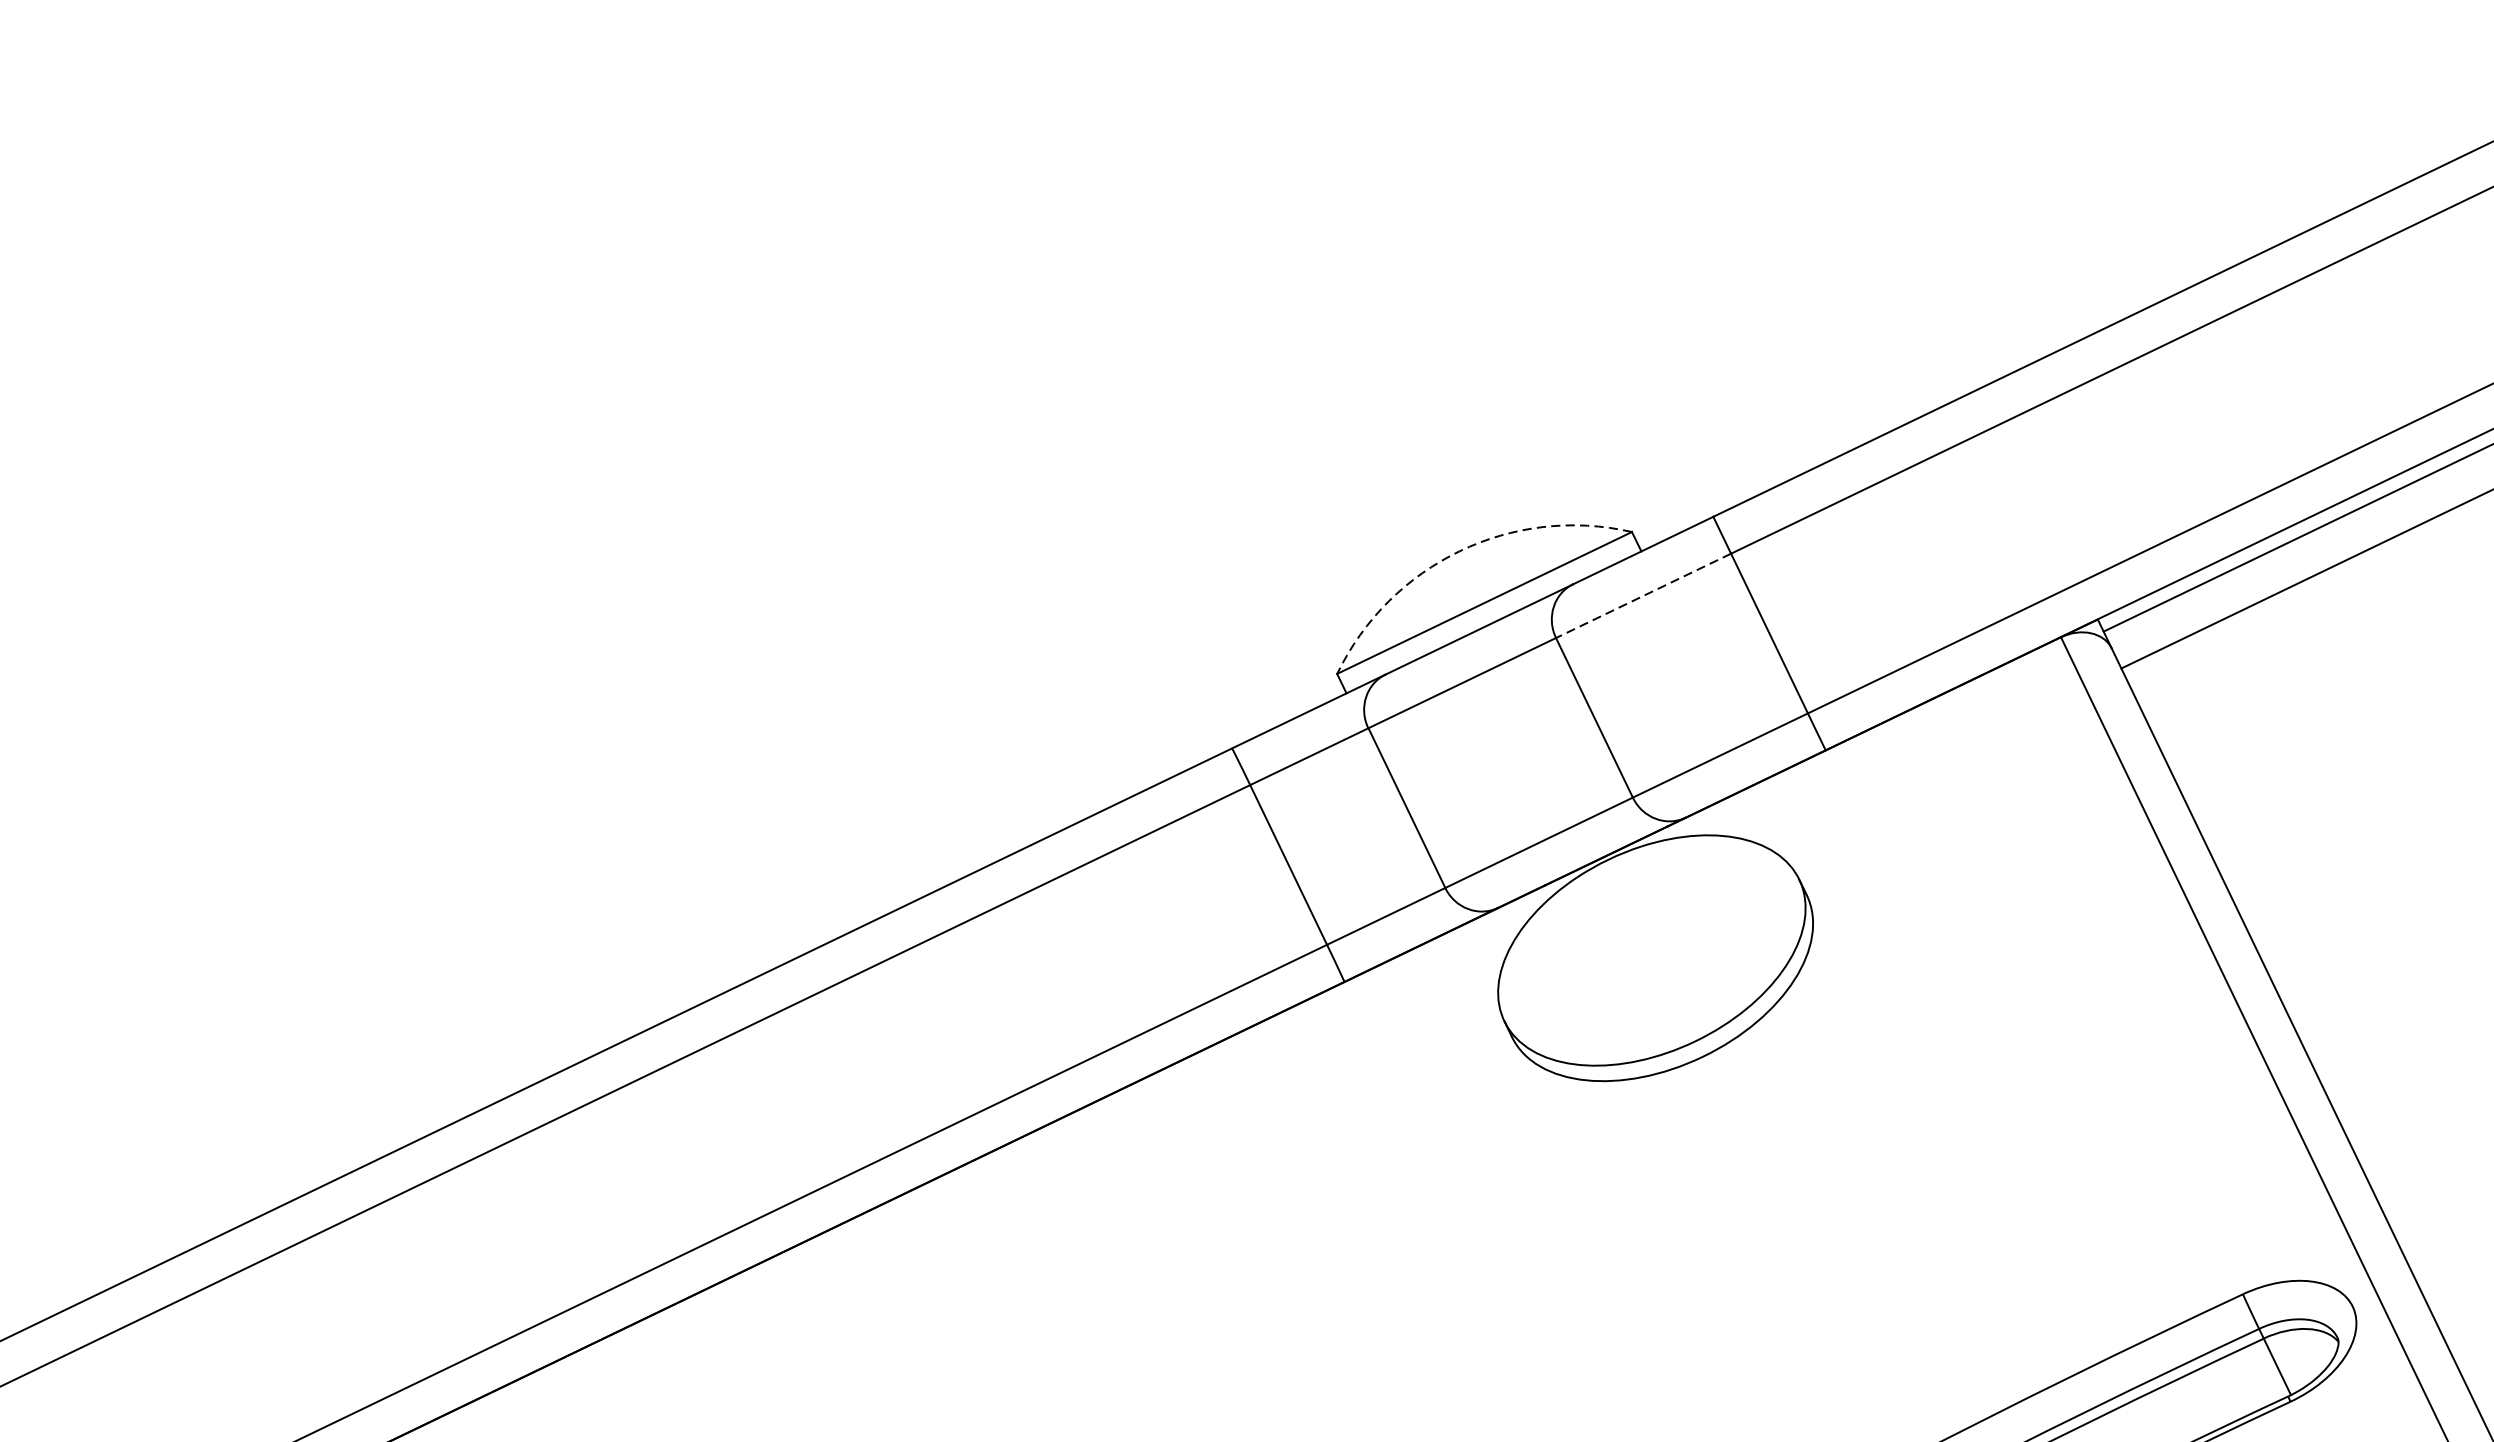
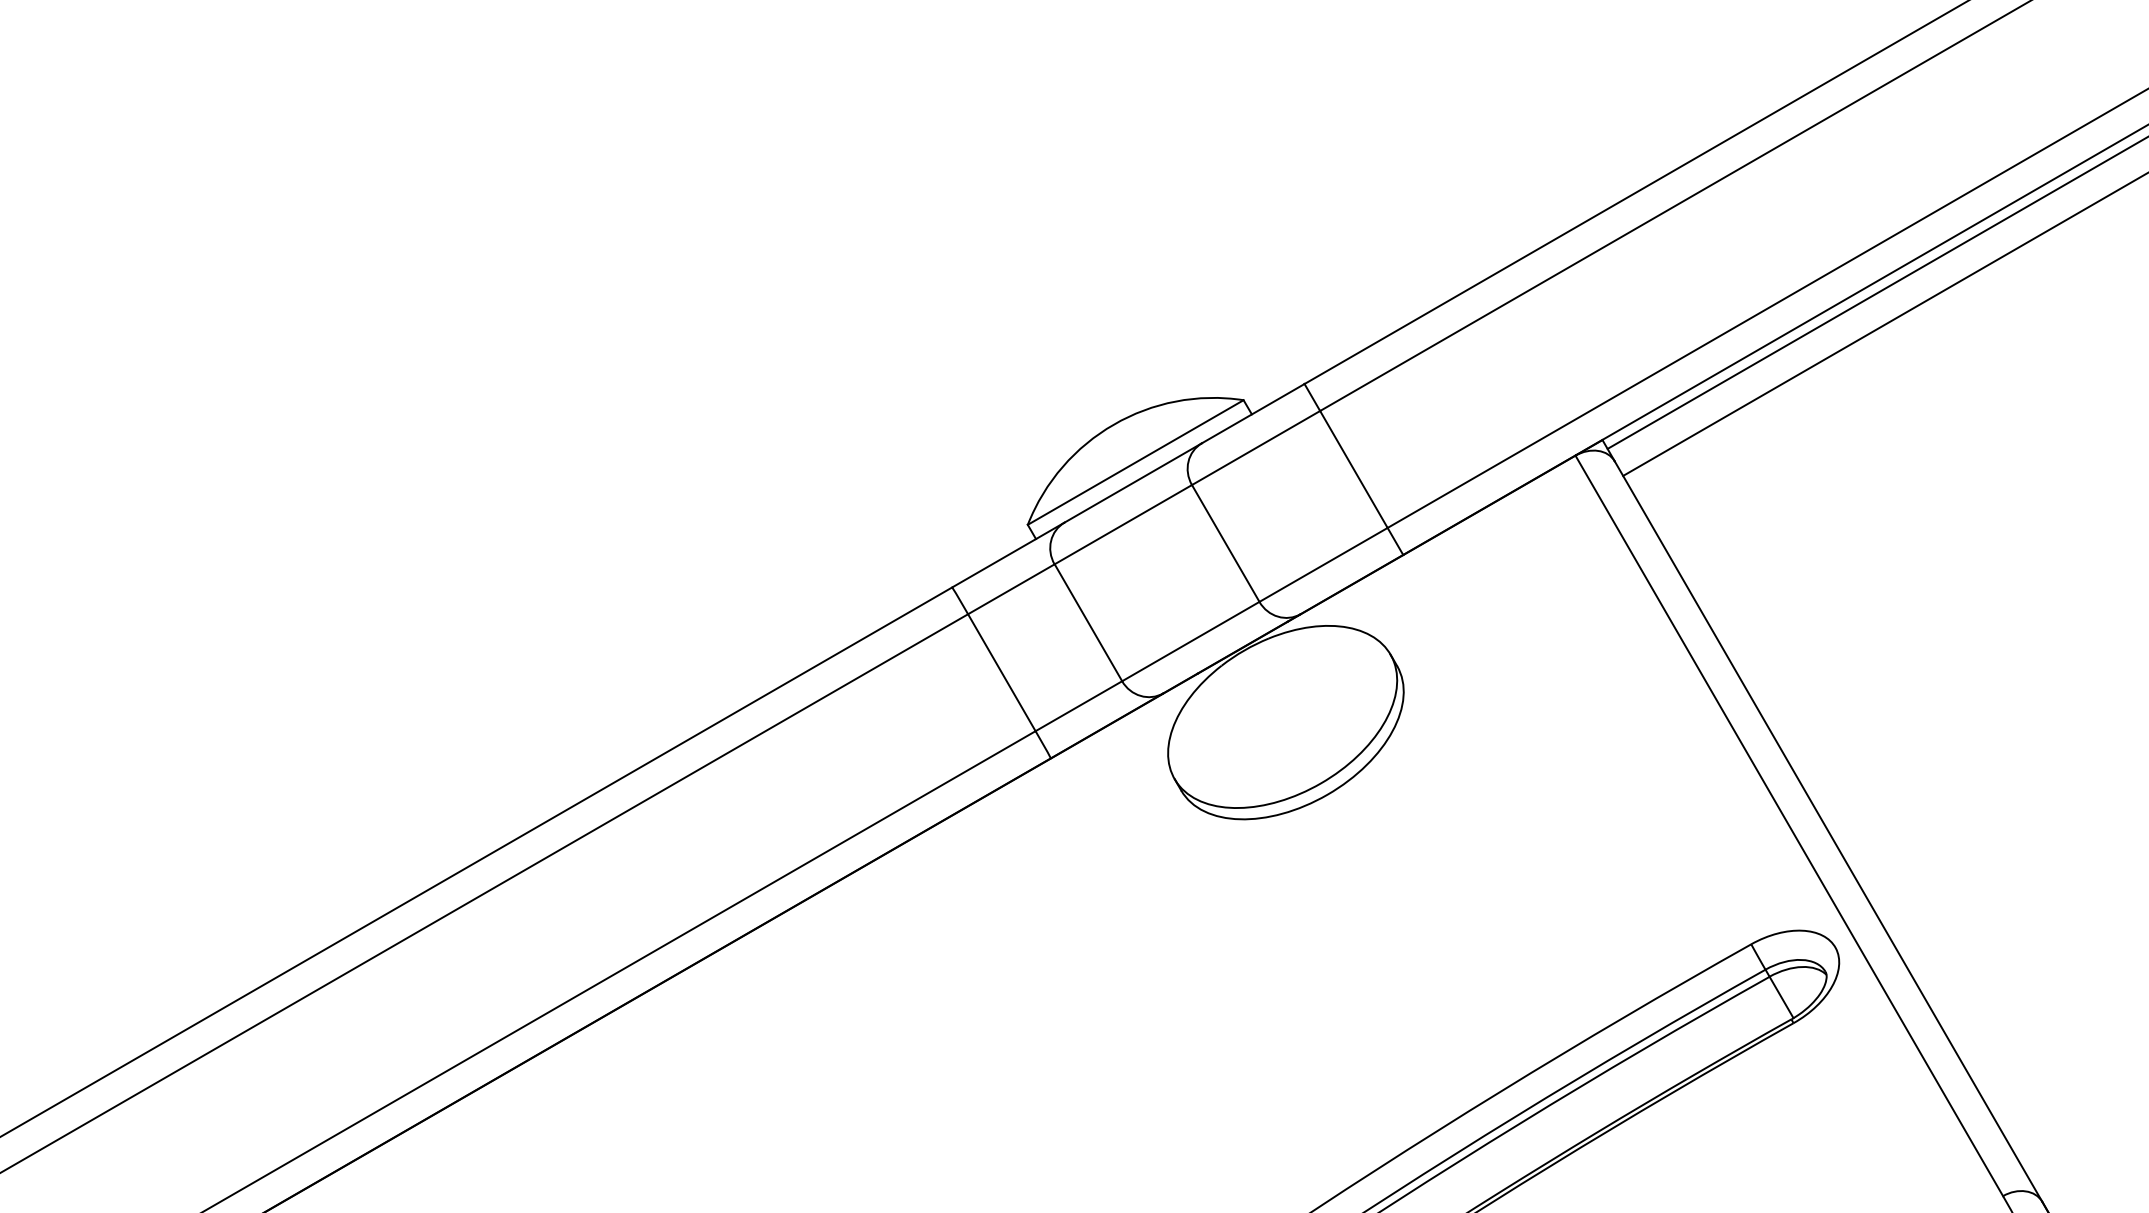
arc: (1459, 551) -> (1113, 424), dashed -> solid
line: (1642, 596) -> (1255, 448), dashed -> solid

